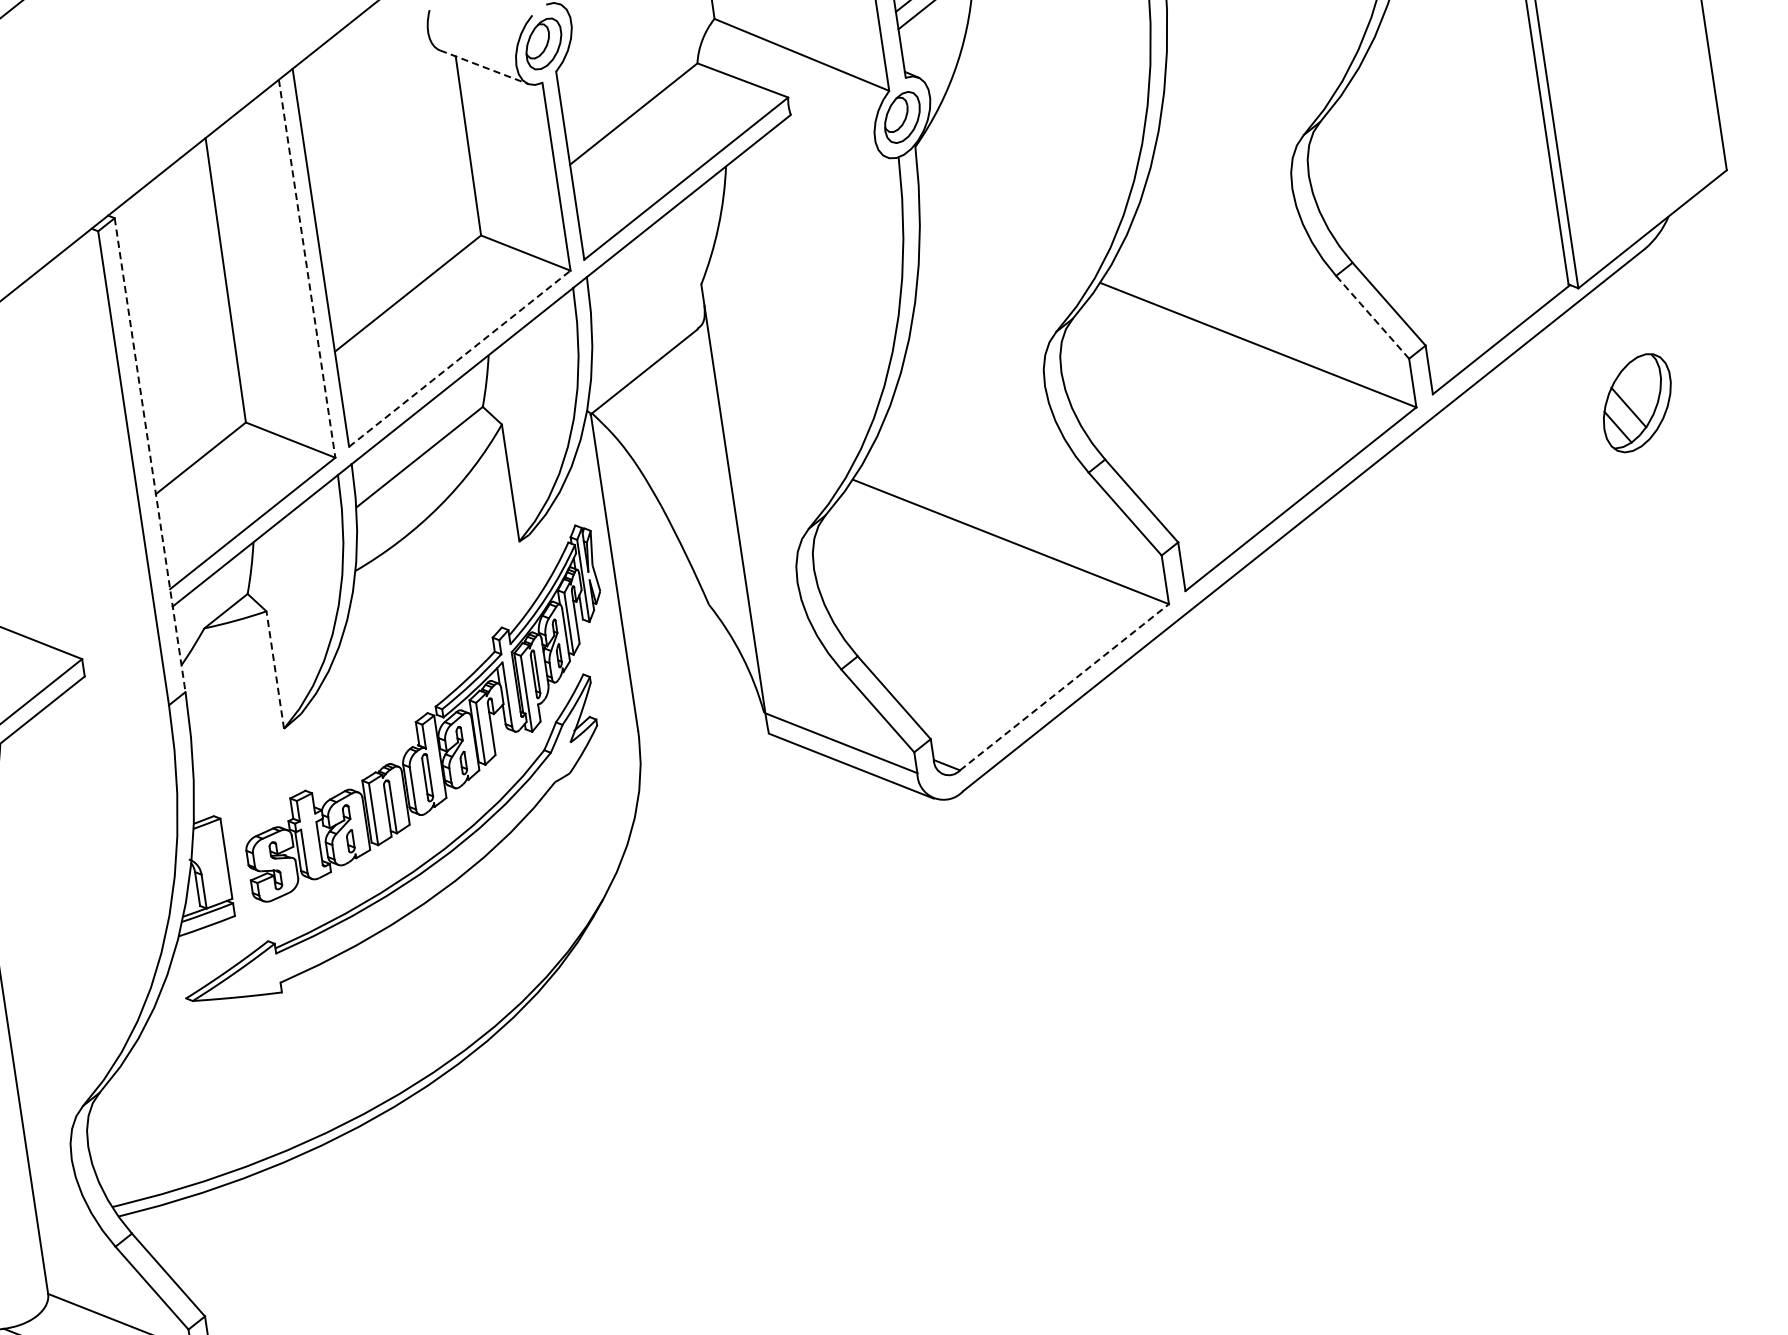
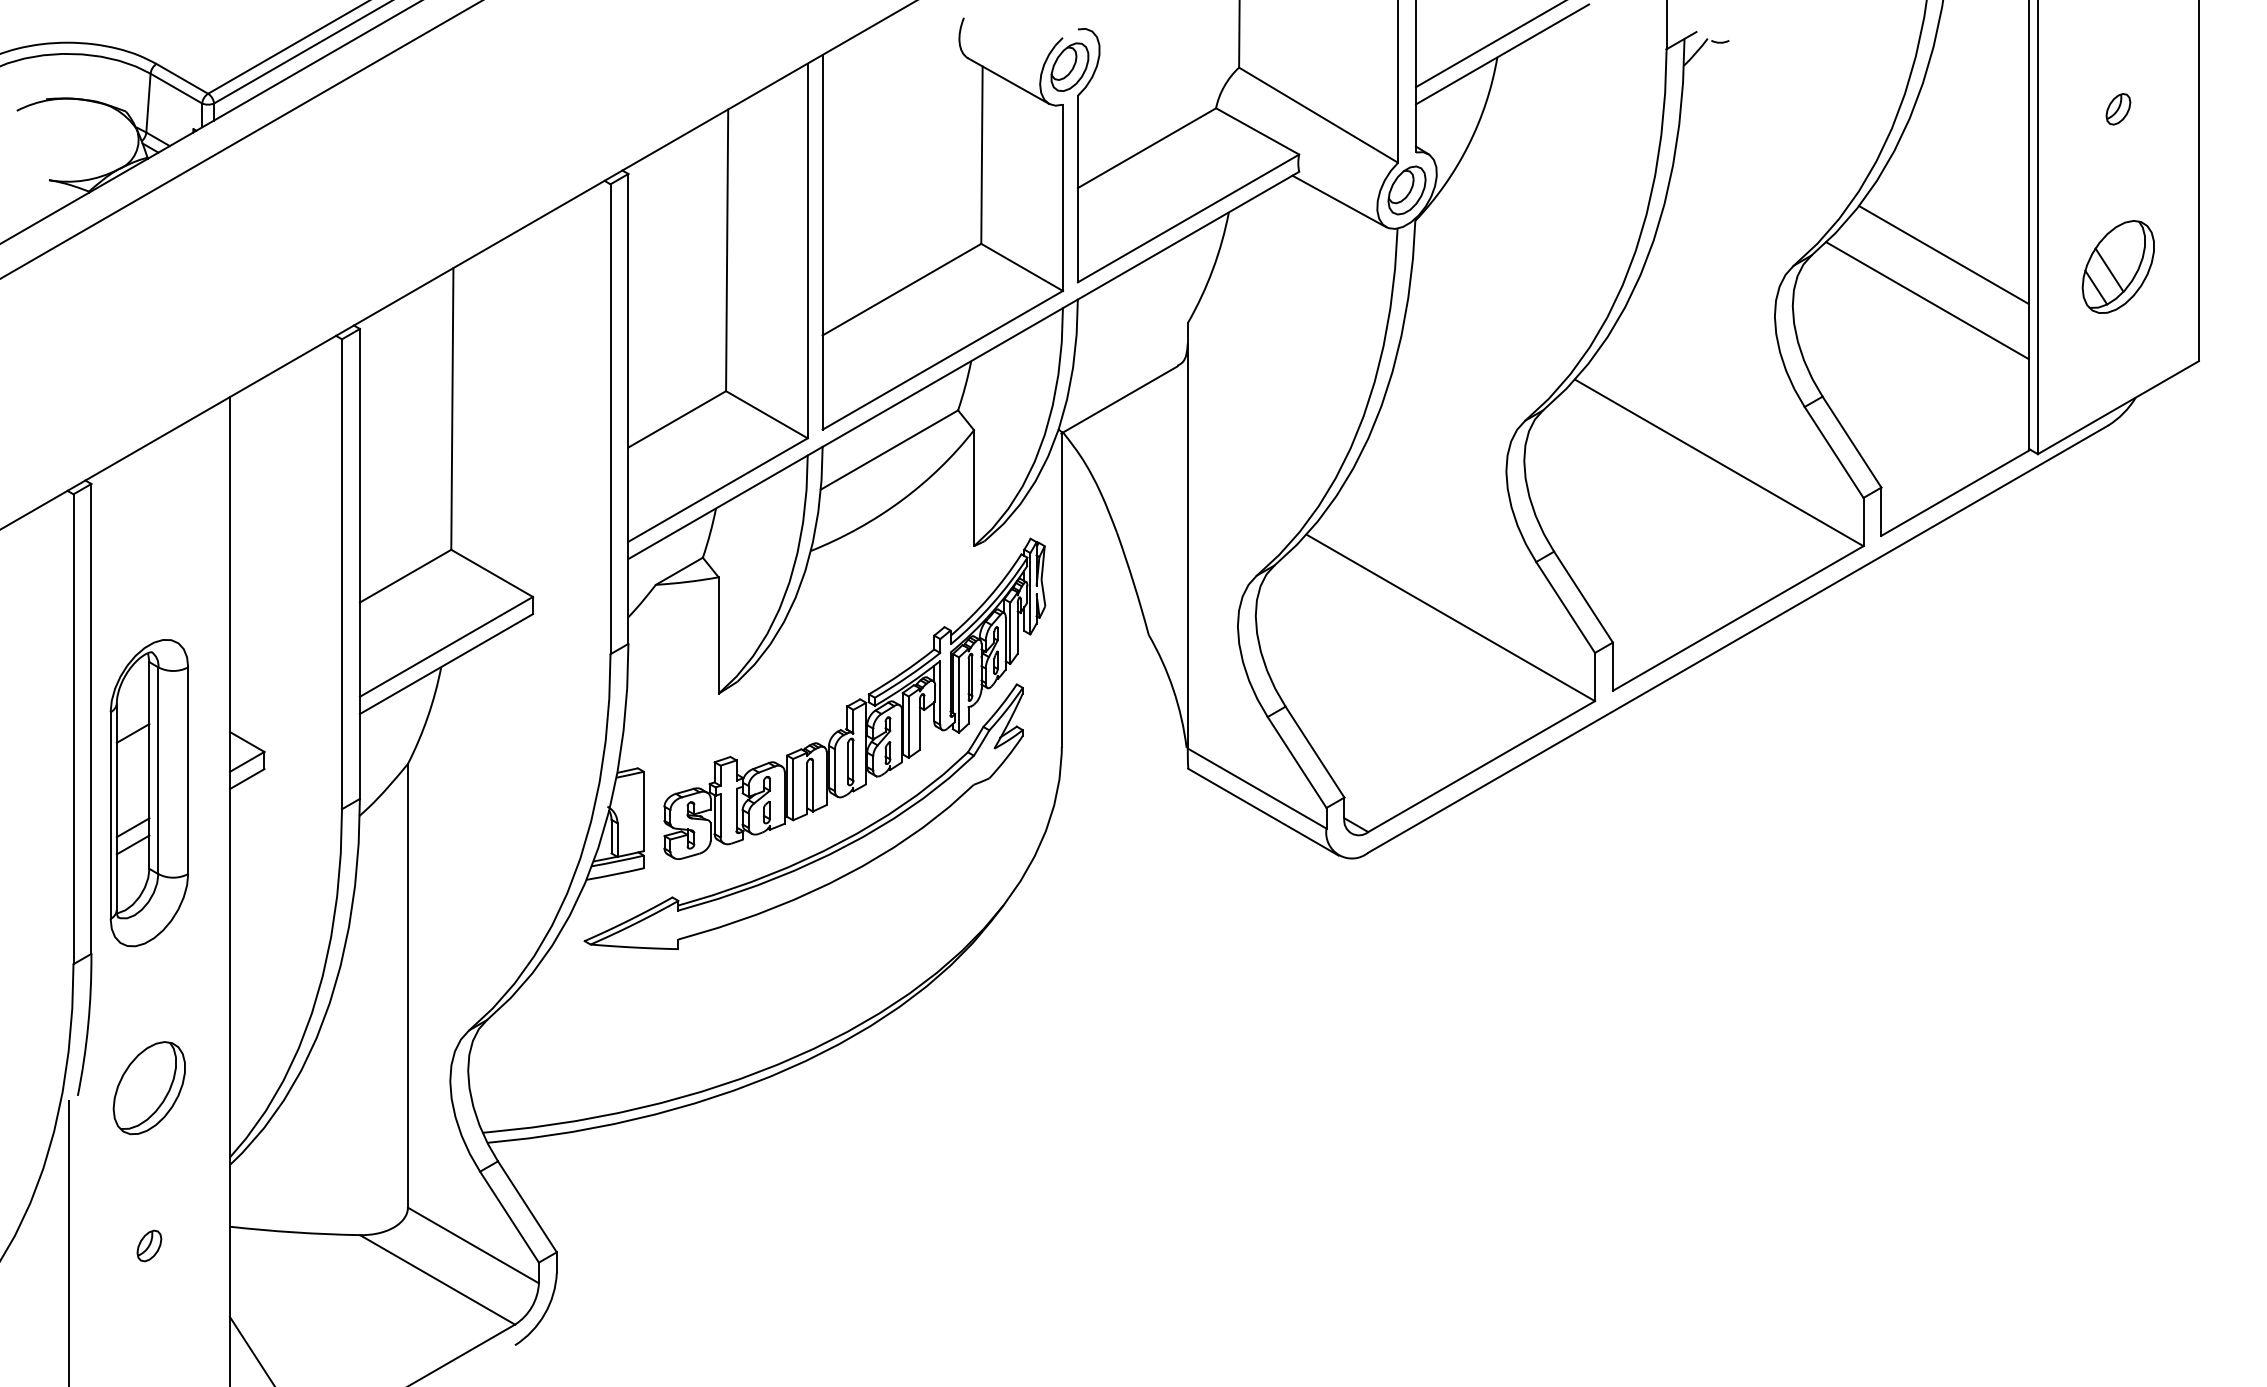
line: (485, 67) -> (1009, 81), dashed -> solid
line: (1453, 102) -> (1943, 255), added
line: (835, 138) -> (1339, 201), added
line: (1443, 149) -> (1927, 300), added
line: (306, 269) -> (807, 251), dashed -> solid
line: (1372, 317) -> (1833, 452), dashed -> solid
line: (459, 358) -> (942, 360), dashed -> solid
part: (1636, 402) -> (2117, 266), moved
line: (150, 454) -> (628, 408), dashed -> solid
line: (275, 670) -> (718, 635), dashed -> solid
line: (1064, 687) -> (1481, 766), dashed -> solid

